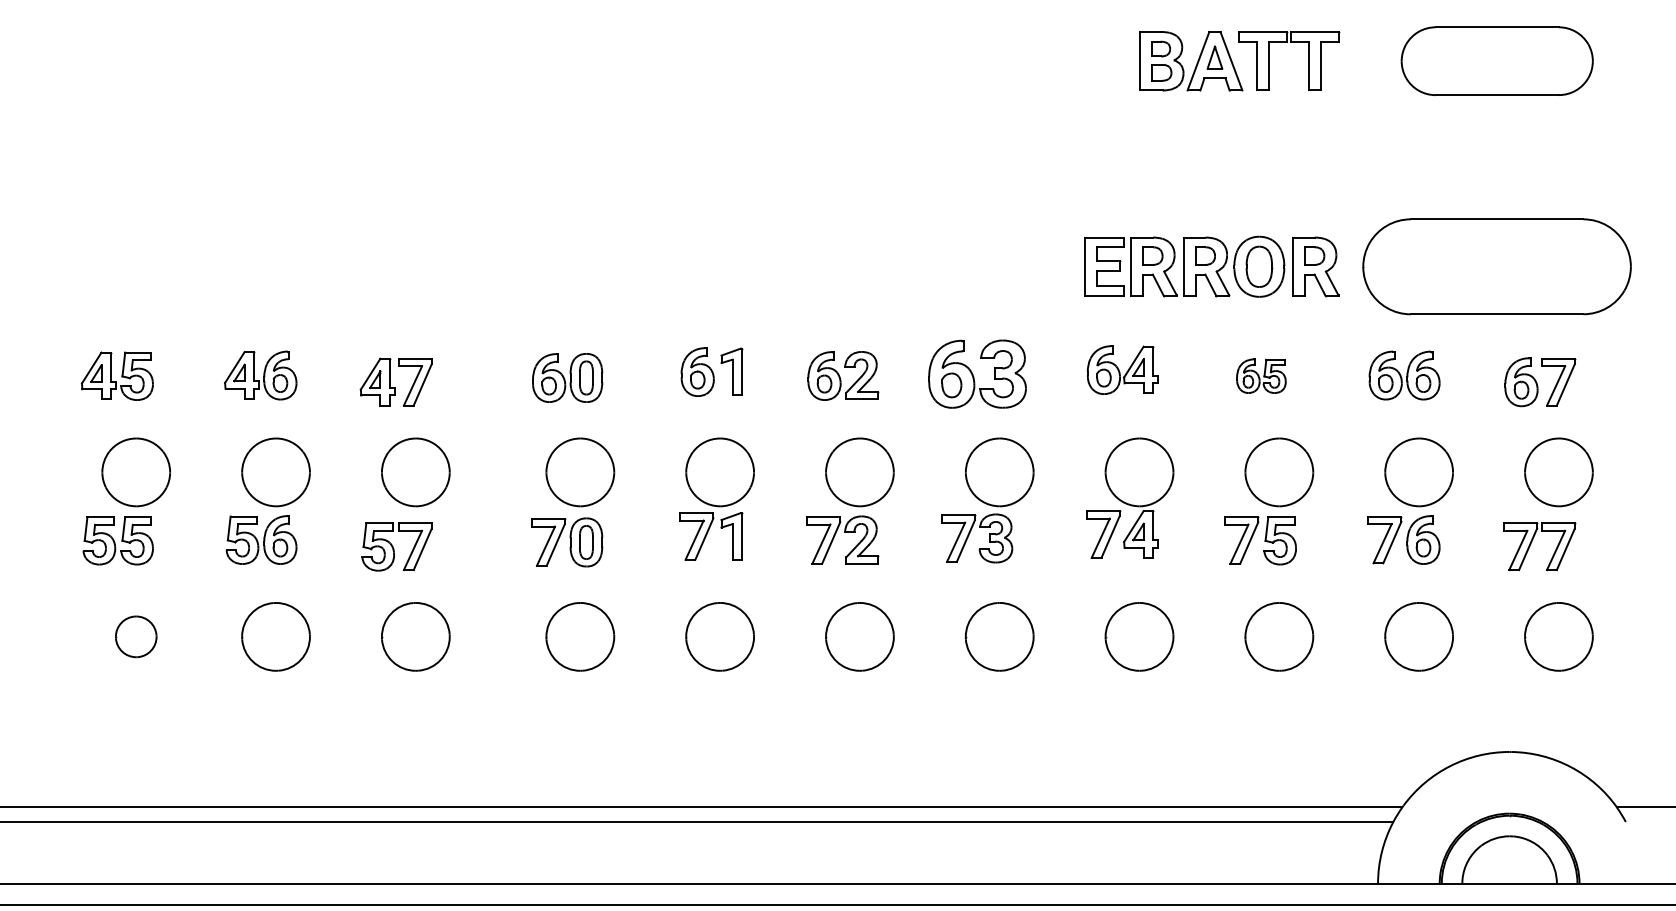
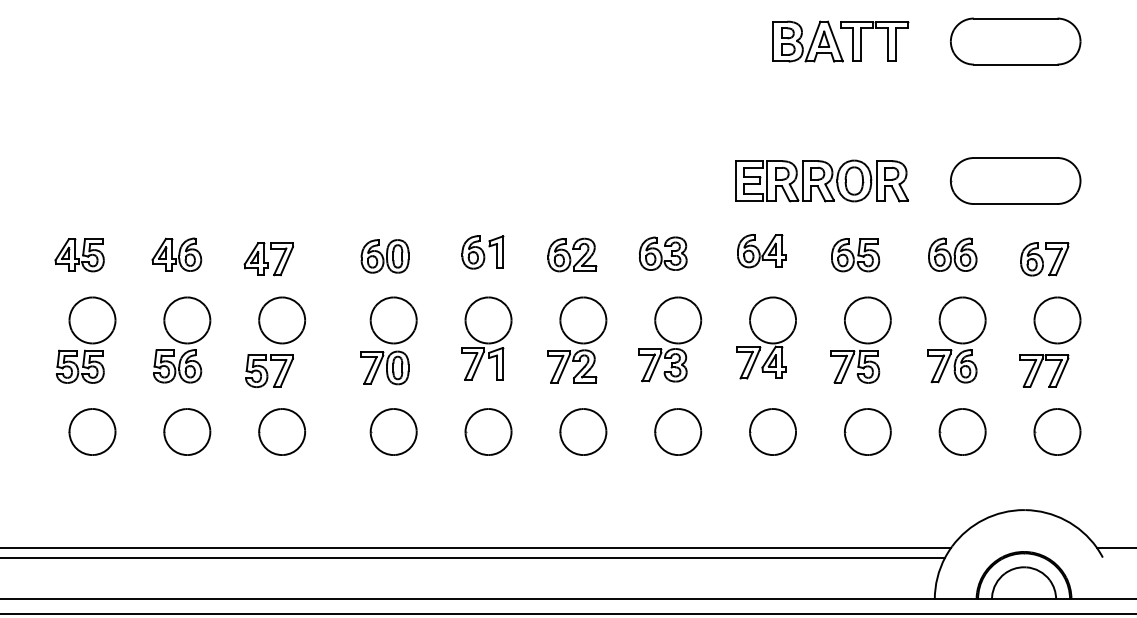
part: (1497, 266) -> (1015, 180), size x0.71
part: (978, 373) -> (663, 253), size x0.71
part: (1261, 376) -> (855, 255), size x1.43
part: (136, 636) -> (92, 431), size x1.67

